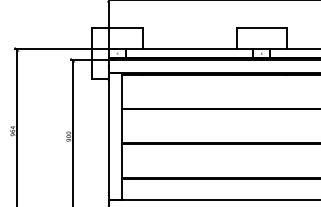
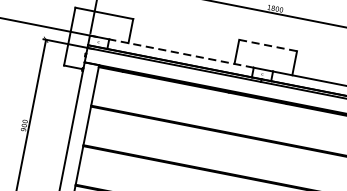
line: (261, 28) -> (267, 45), solid -> dashed
line: (189, 49) -> (181, 53), solid -> dashed

